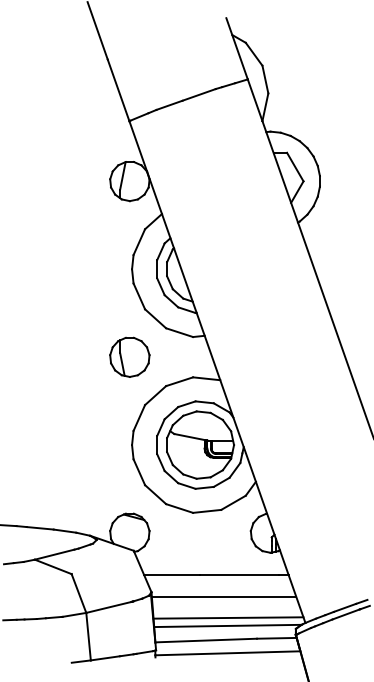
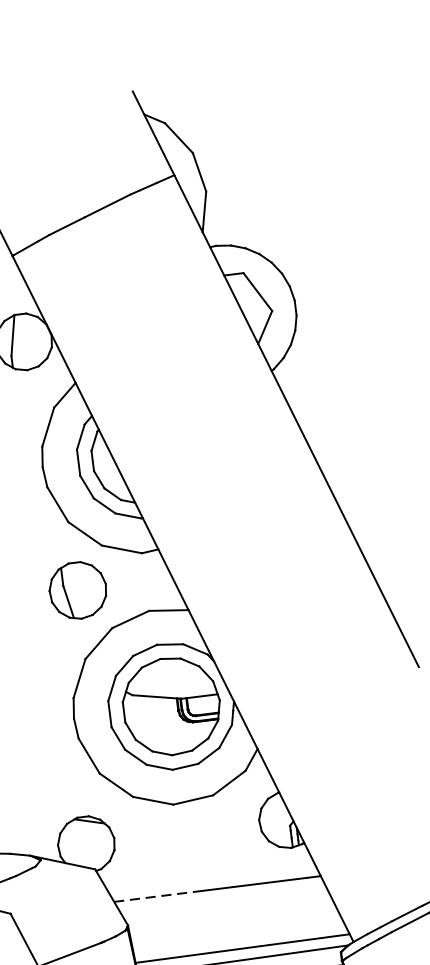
part: (129, 356) -> (77, 589), moved
line: (172, 574) -> (154, 896), solid -> dashed
line: (223, 596) -> (231, 918), removed

